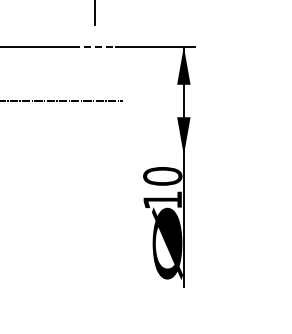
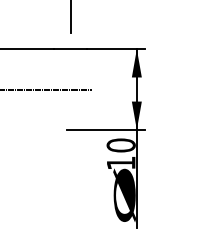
line: (94, 46) -> (70, 49), dashed -> solid
line: (142, 155) -> (106, 129), added

